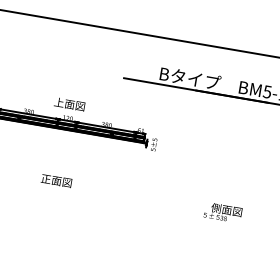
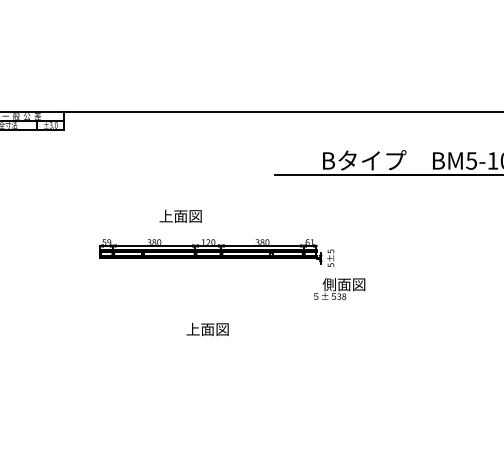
text: (69, 103) -> (180, 215), moved
text: (46, 178) -> (193, 328), 正面図 -> 上面図
text: (223, 212) -> (339, 288), moved

